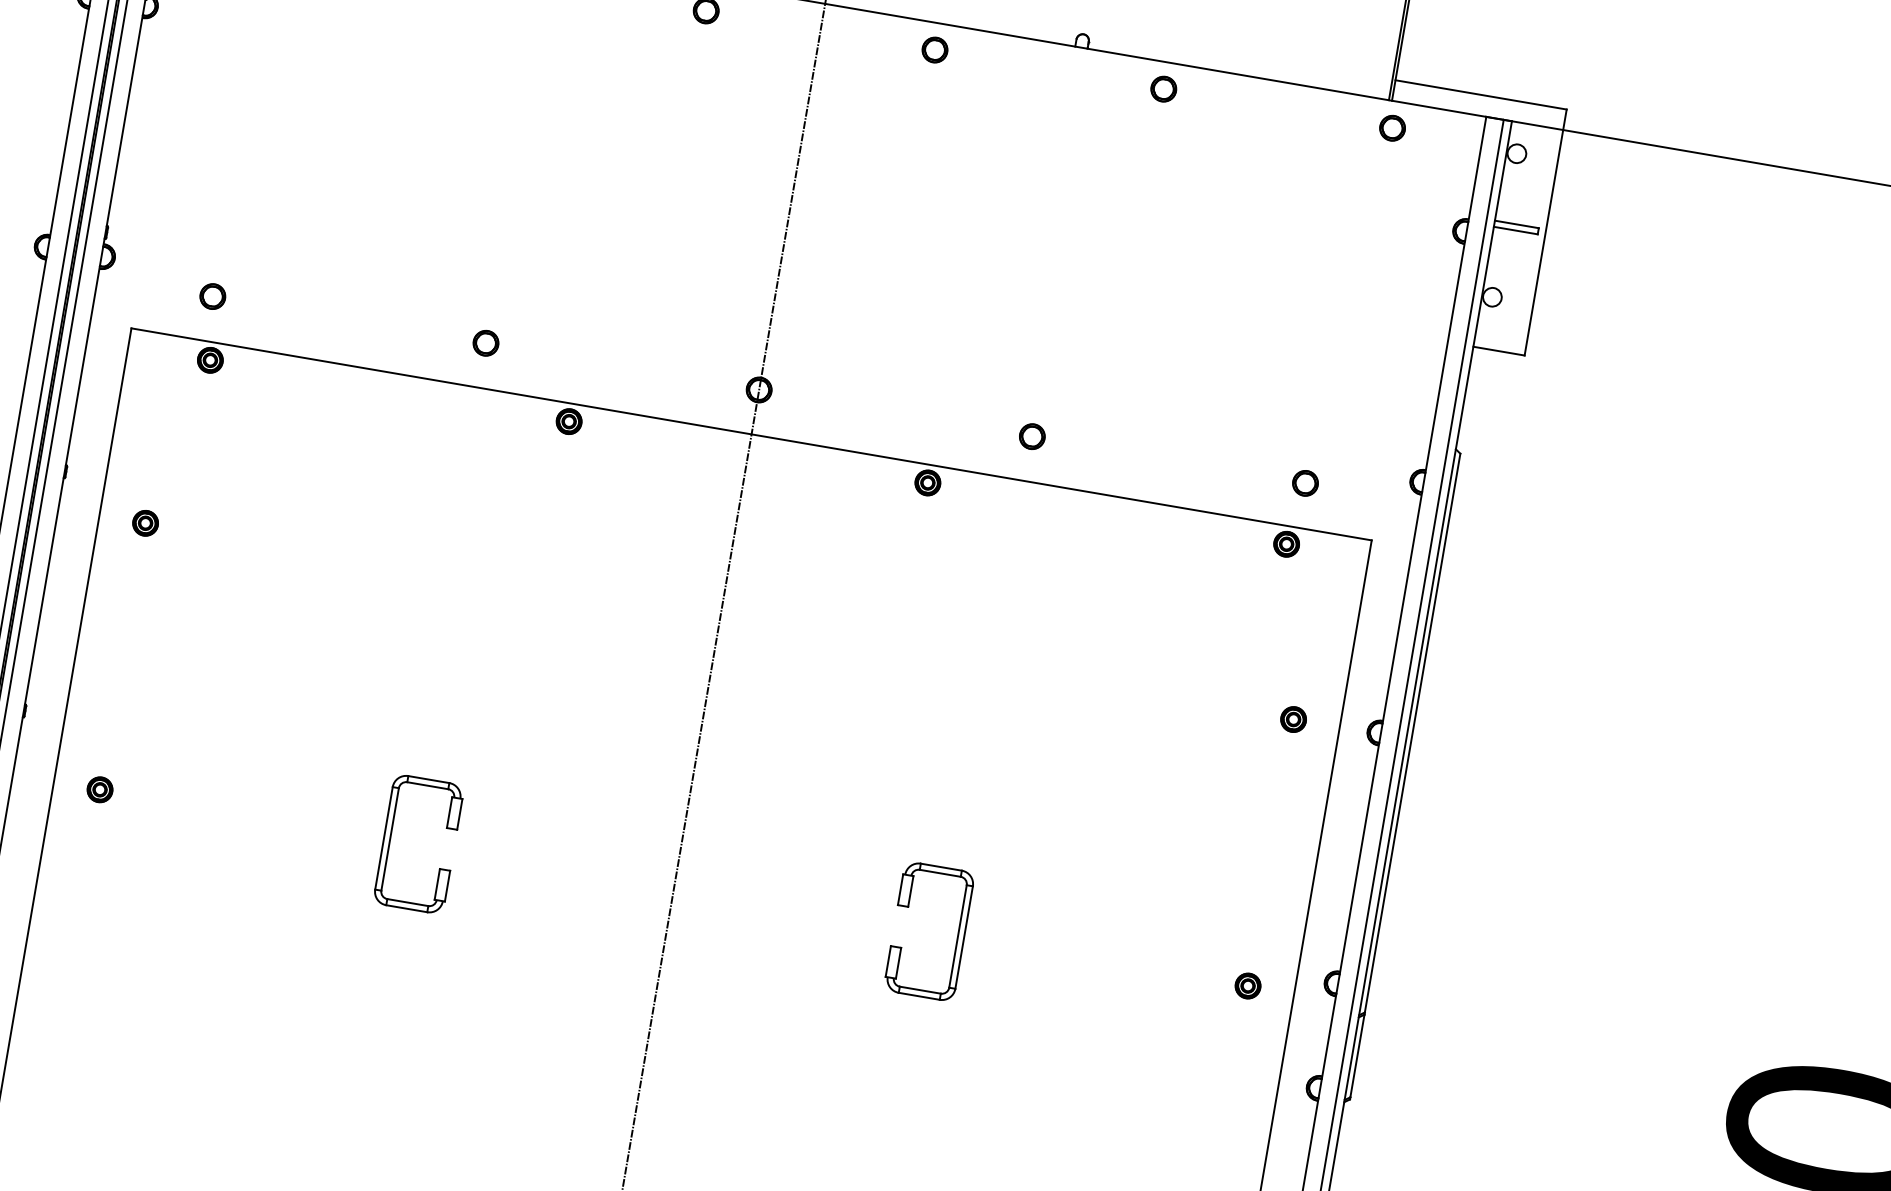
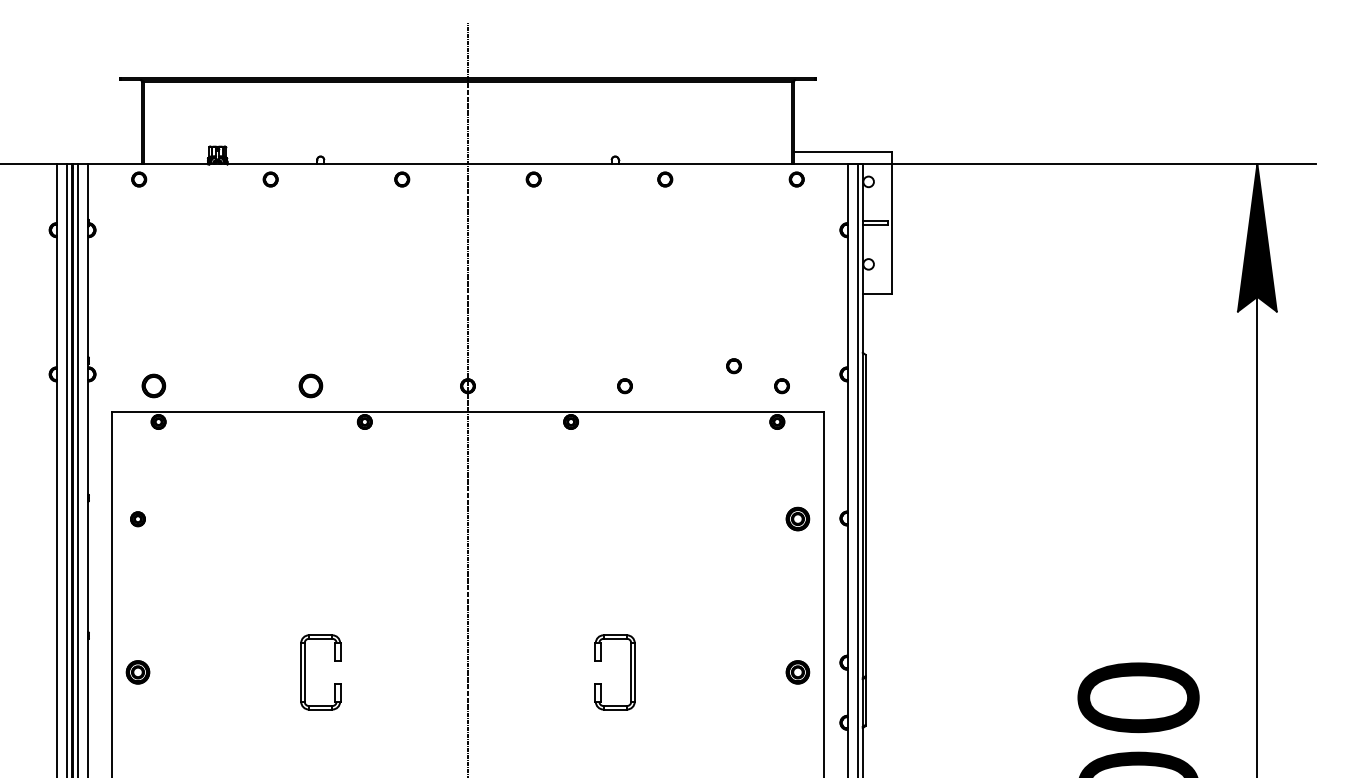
circle: (212, 297) -> (153, 386), size x1.6
circle: (485, 343) -> (310, 386), size x1.6
circle: (1226, 434) -> (733, 366), added
part: (1292, 719) -> (797, 519), size x1.6
part: (99, 789) -> (137, 672), size x1.6
part: (1247, 986) -> (797, 672), size x1.6

